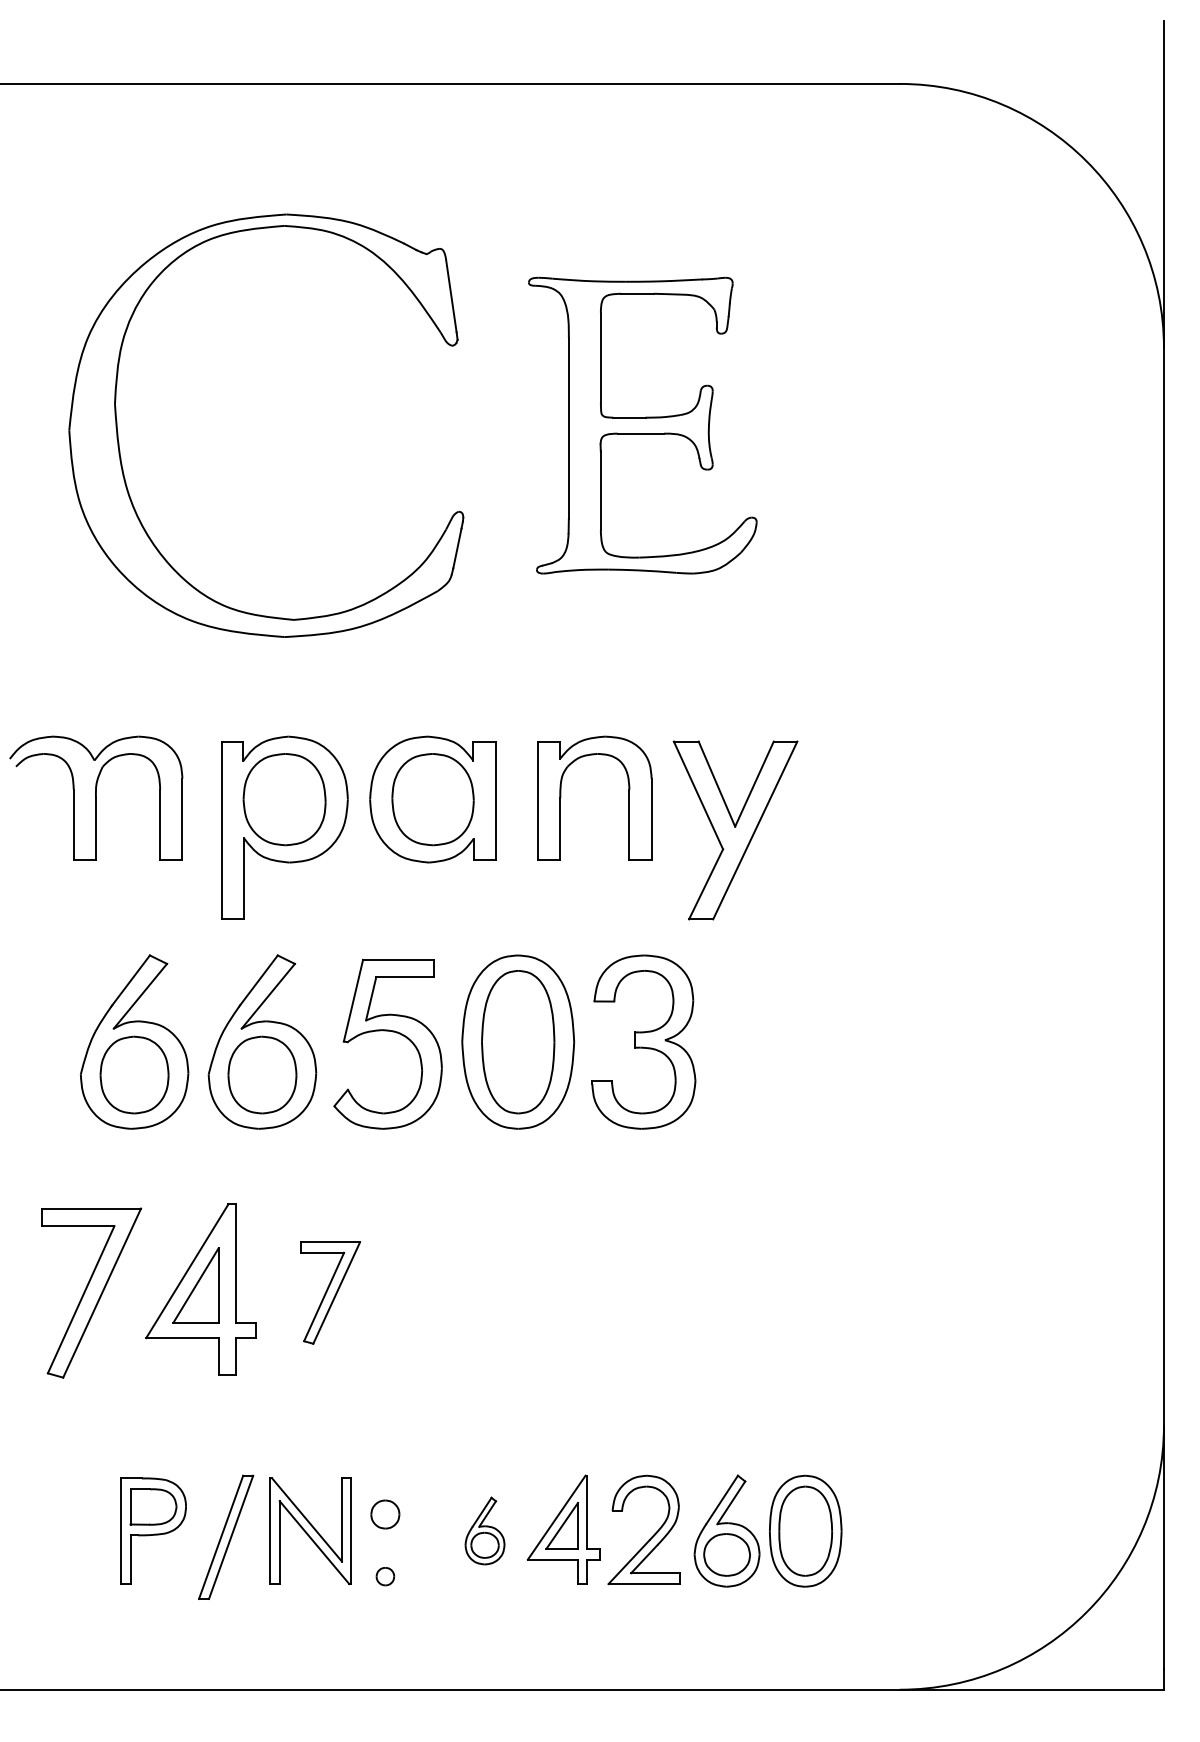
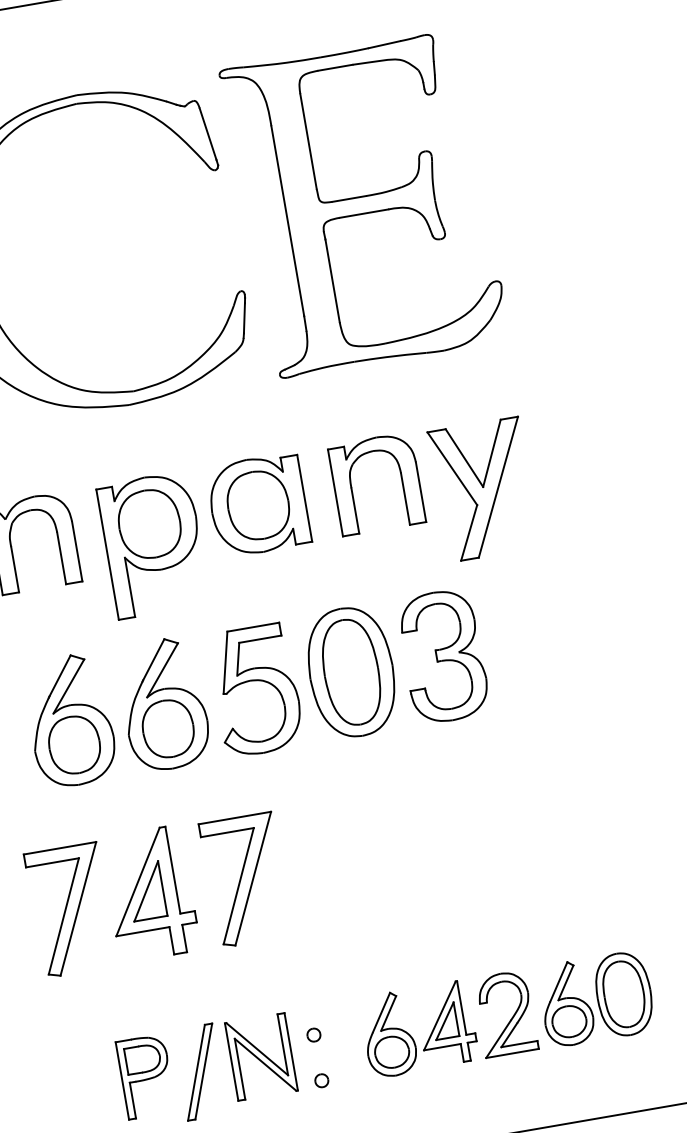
part: (642, 425) -> (364, 204), size x1.43
part: (330, 1292) -> (245, 879), size x1.67
part: (385, 1513) -> (313, 1034), size x0.62
part: (484, 1530) -> (388, 1034), size x1.67

